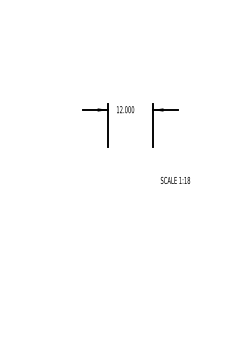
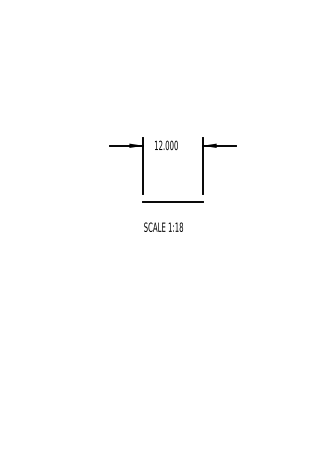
line: (130, 152) -> (172, 202), added
text: (175, 179) -> (163, 226), moved

